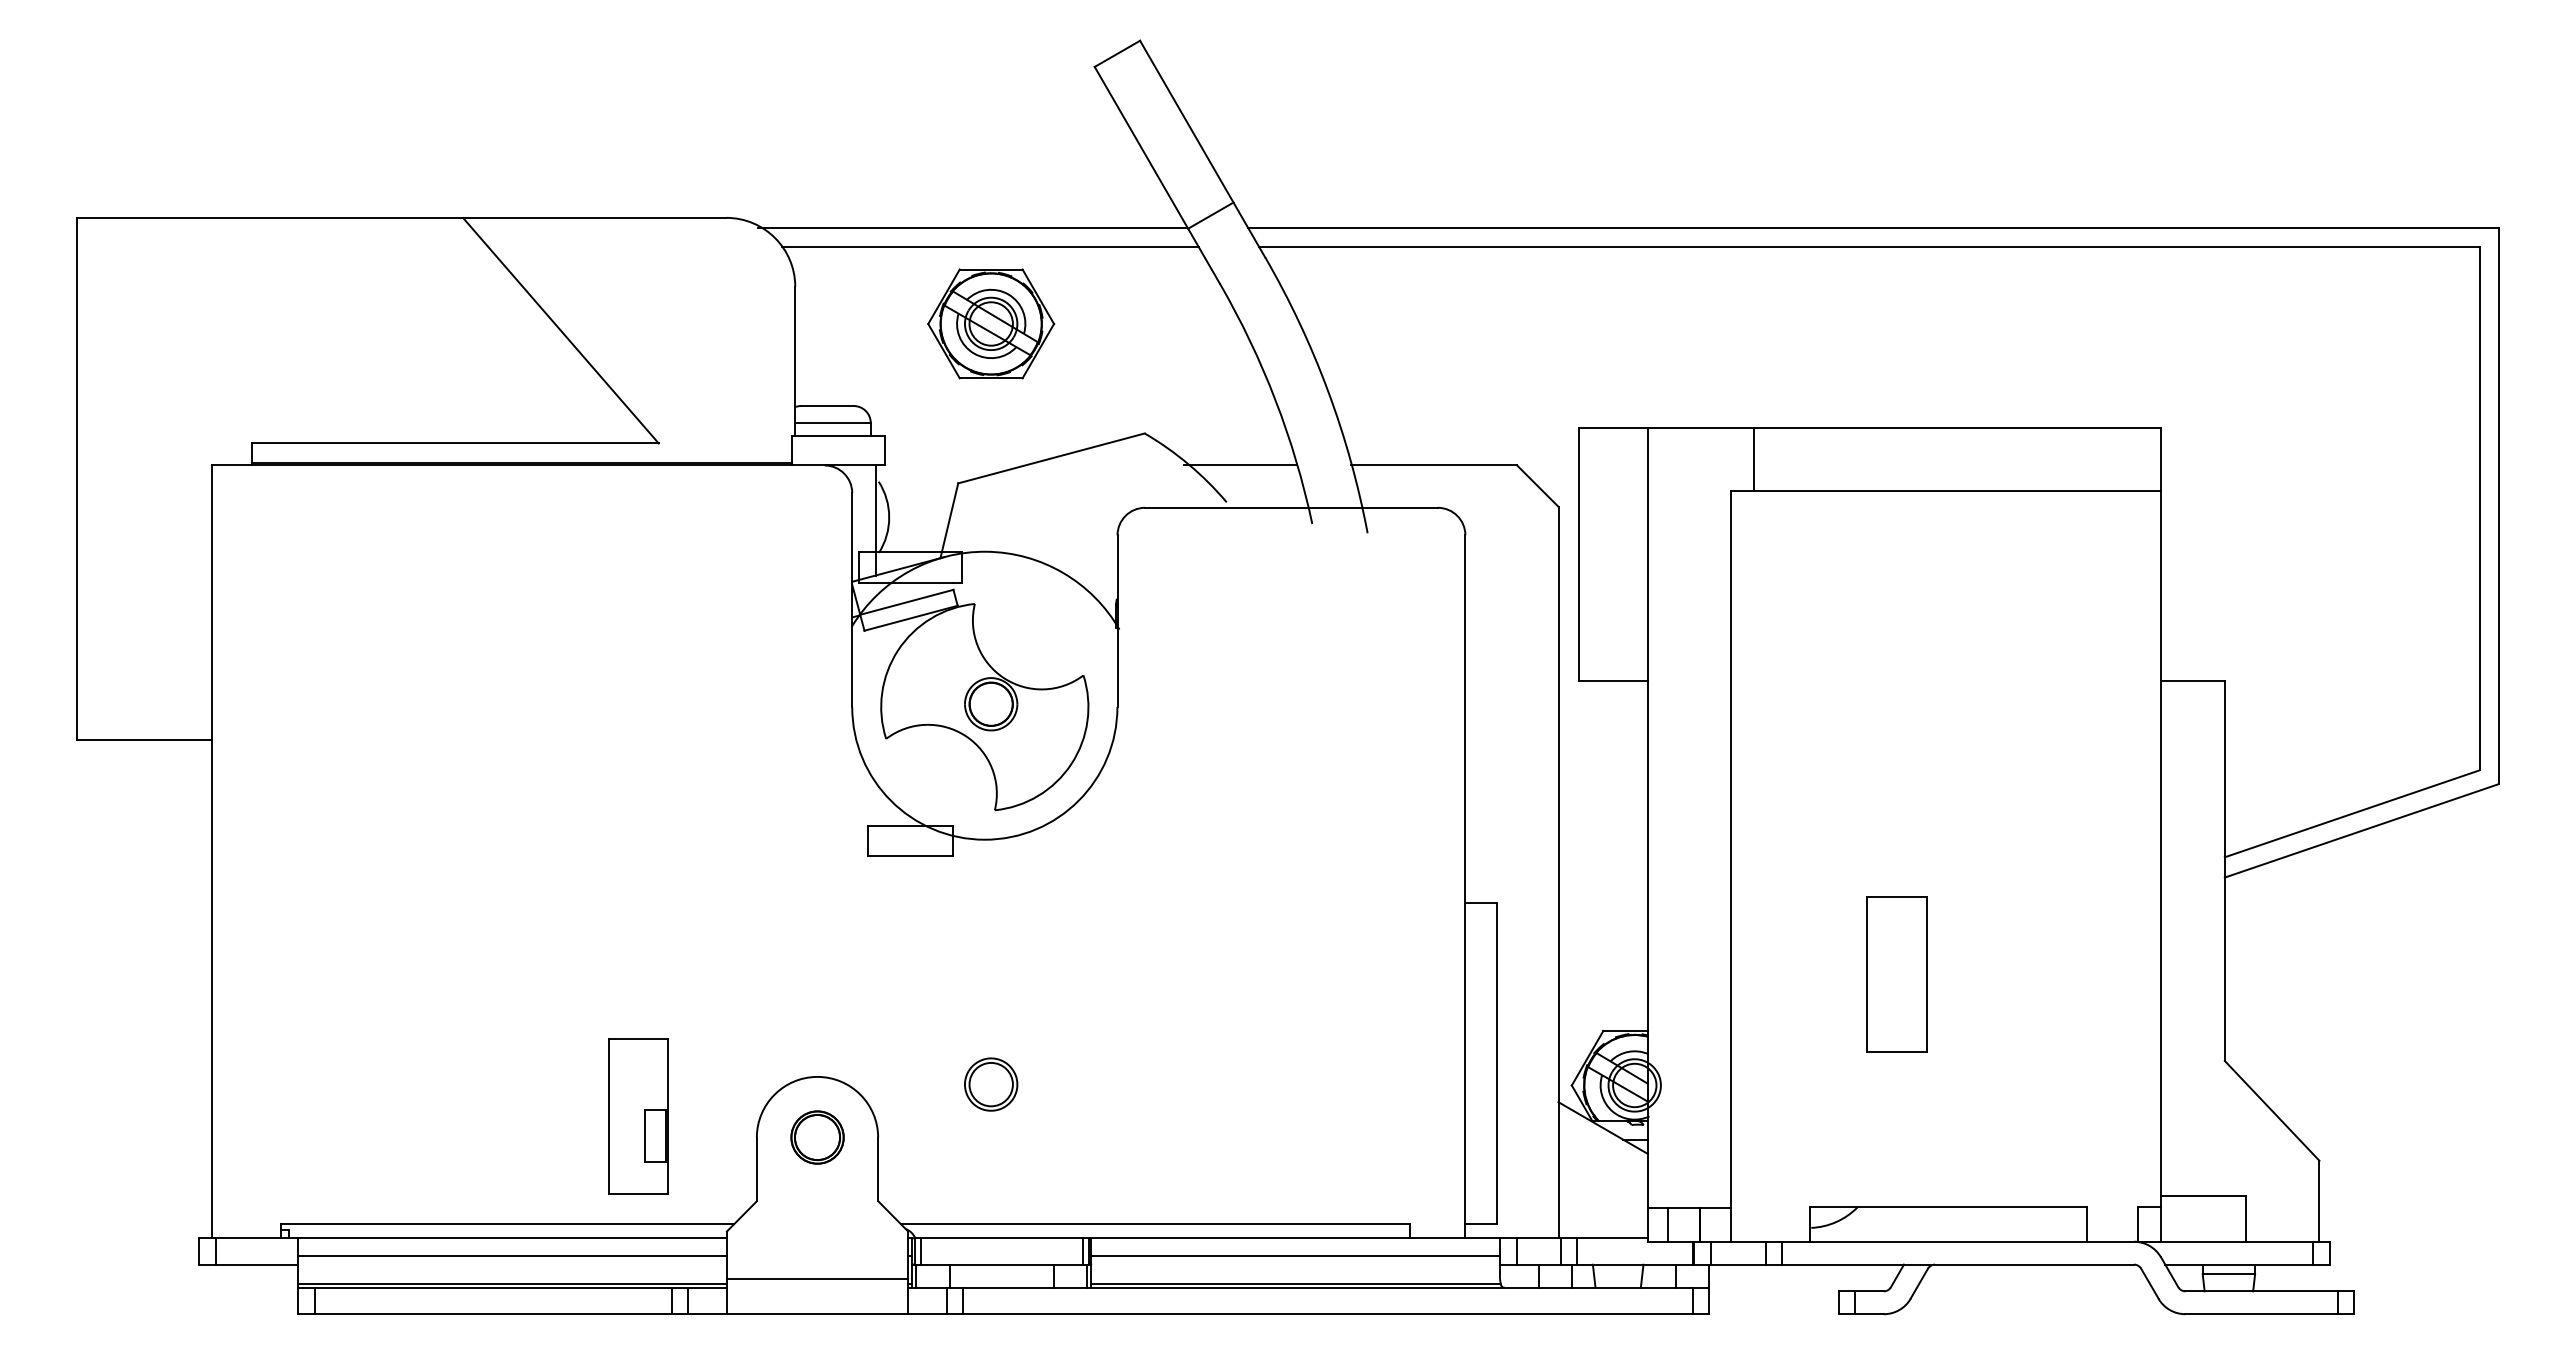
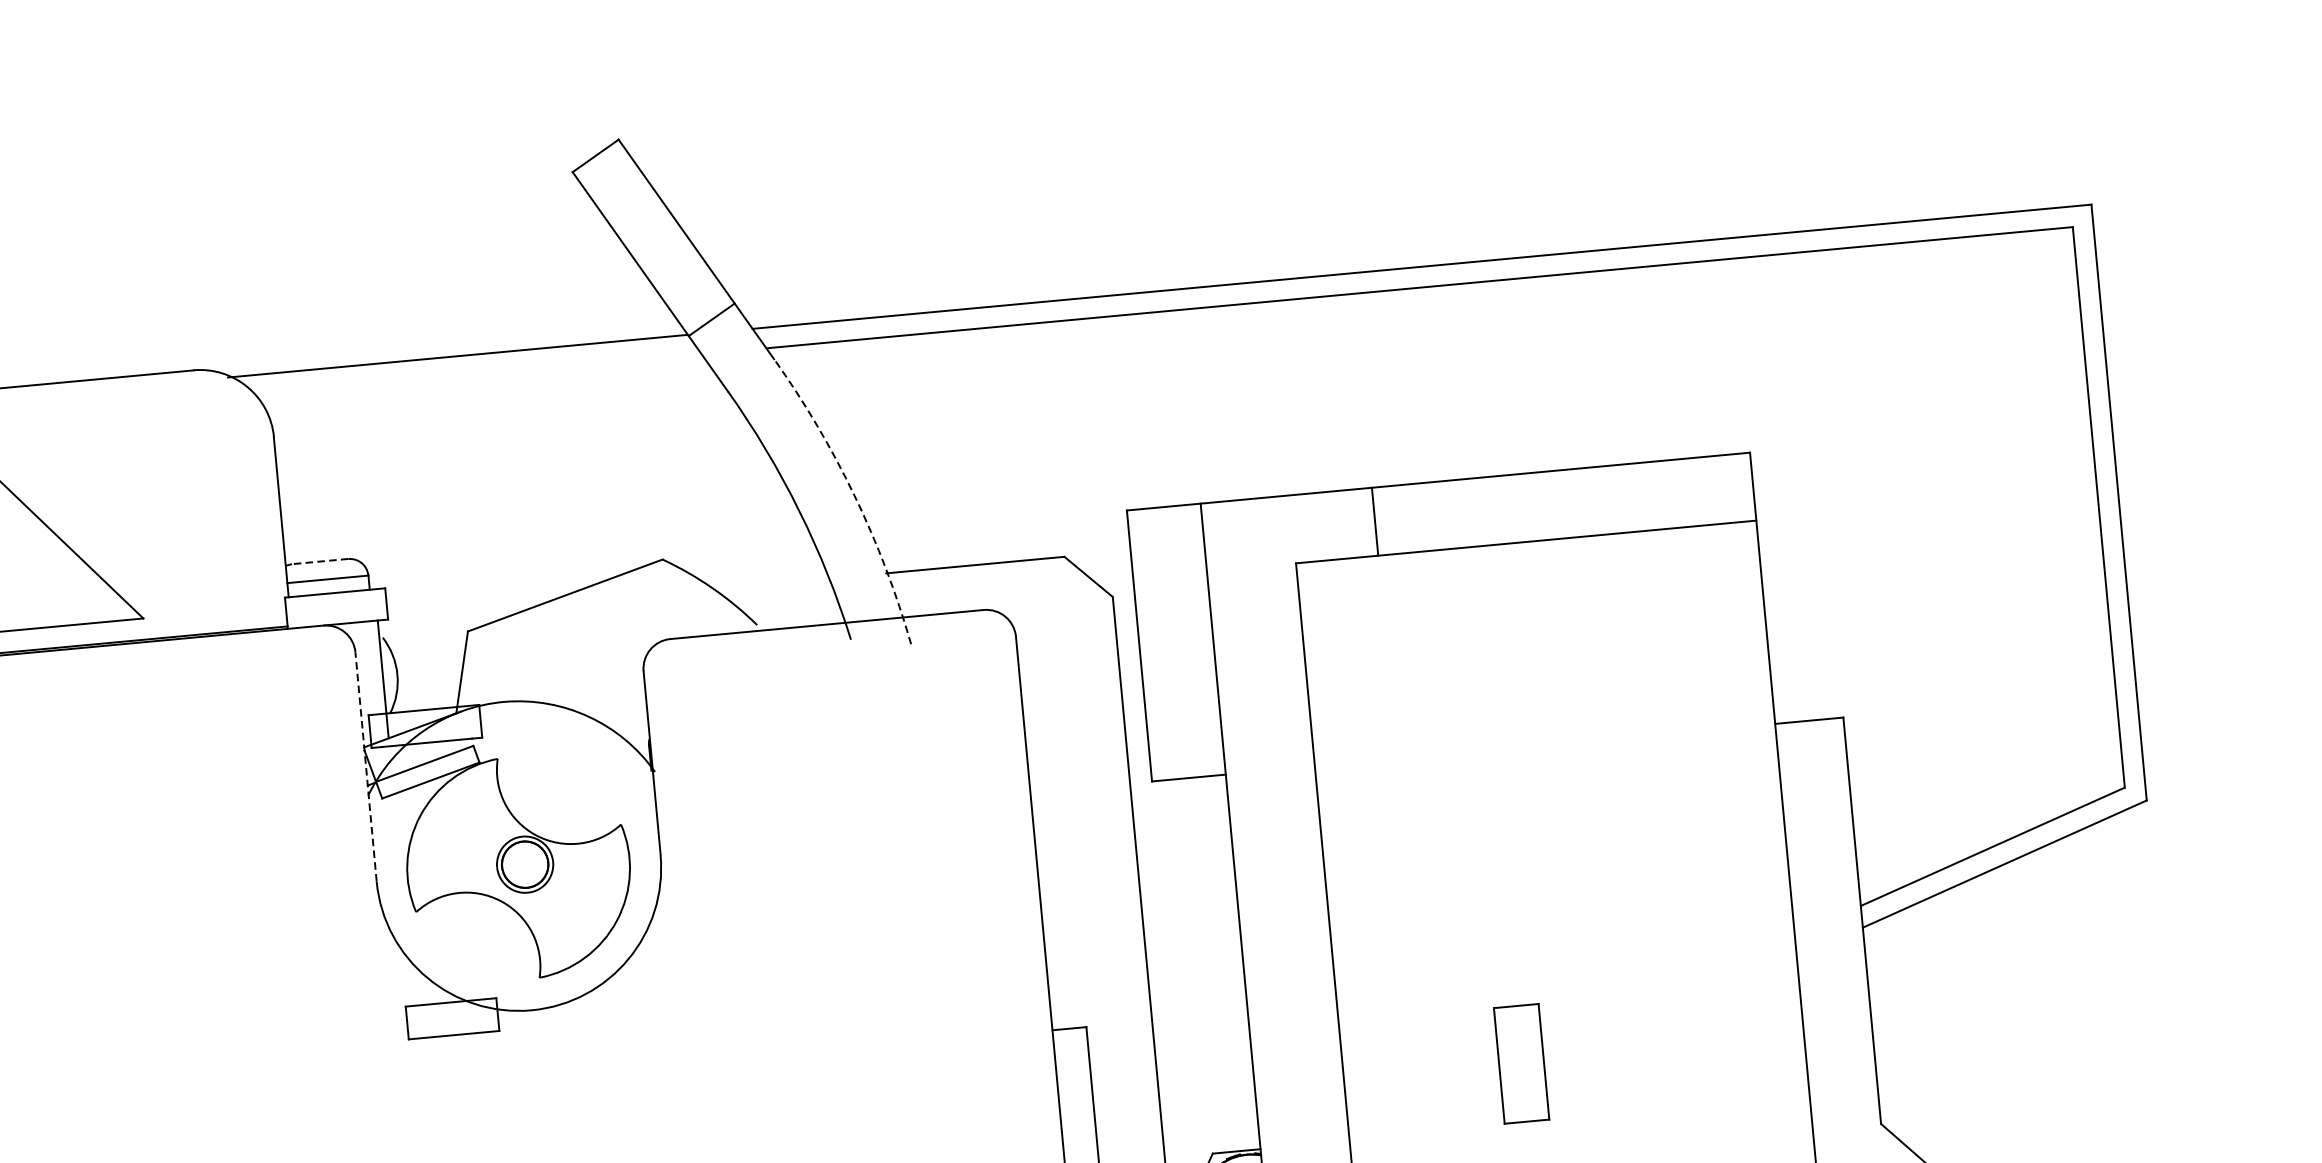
line: (989, 246) -> (477, 374), removed
part: (991, 323) -> (487, 457), removed
arc: (1328, 391) -> (855, 496), solid -> dashed
line: (826, 405) -> (319, 561), solid -> dashed
line: (1753, 459) -> (1374, 521), moved
line: (1239, 465) -> (767, 584), removed
line: (852, 599) -> (366, 766), solid -> dashed
part: (1896, 974) -> (1521, 1064), size x0.7

